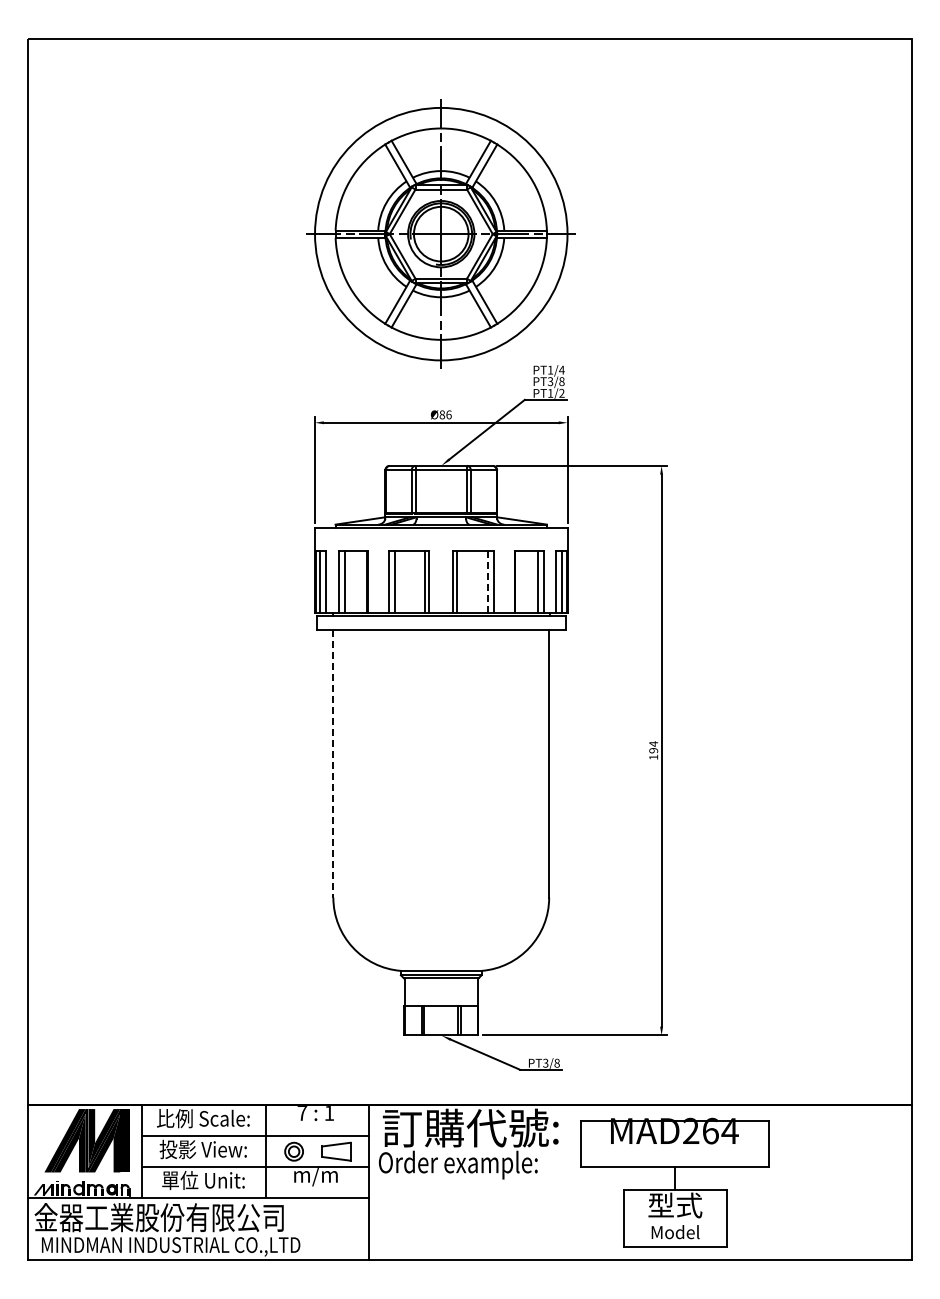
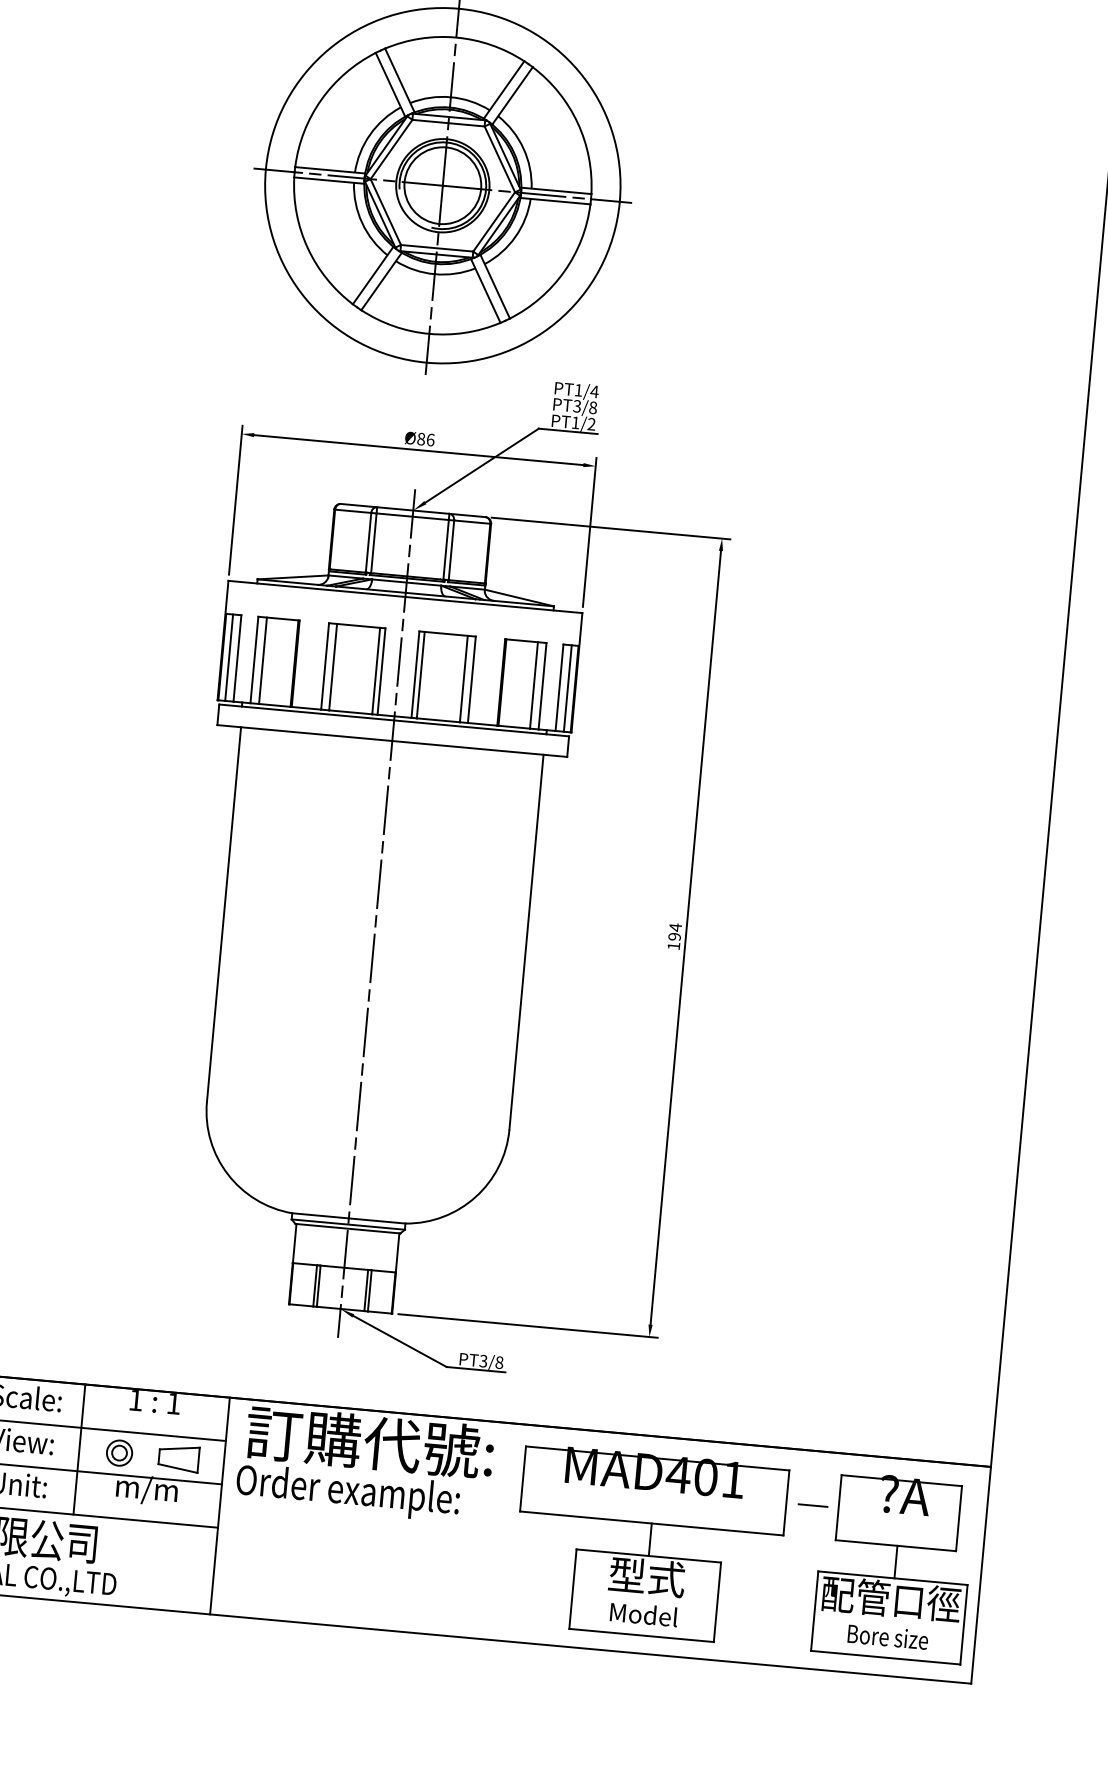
line: (487, 581) -> (463, 678), dashed -> solid
line: (441, 753) -> (376, 913), added
line: (333, 764) -> (224, 915), dashed -> solid
text: (302, 1113) -> (136, 1400), 7 -> 1
text: (710, 1130) -> (705, 1476), MAD264 -> MAD401
part: (840, 1189) -> (880, 1575), added

